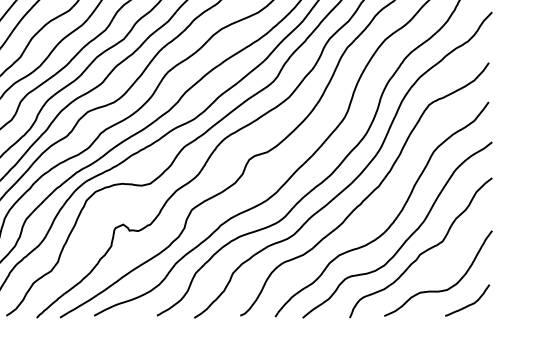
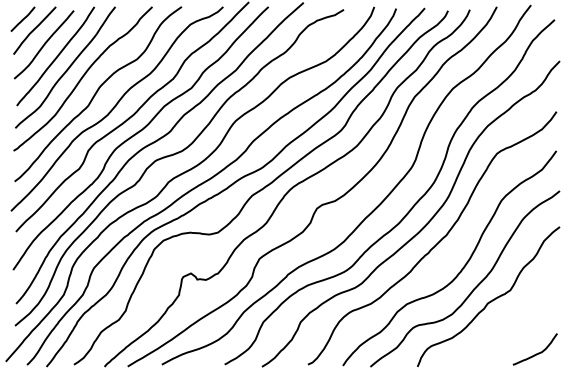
curve: (442, 289) -> (510, 338), removed

